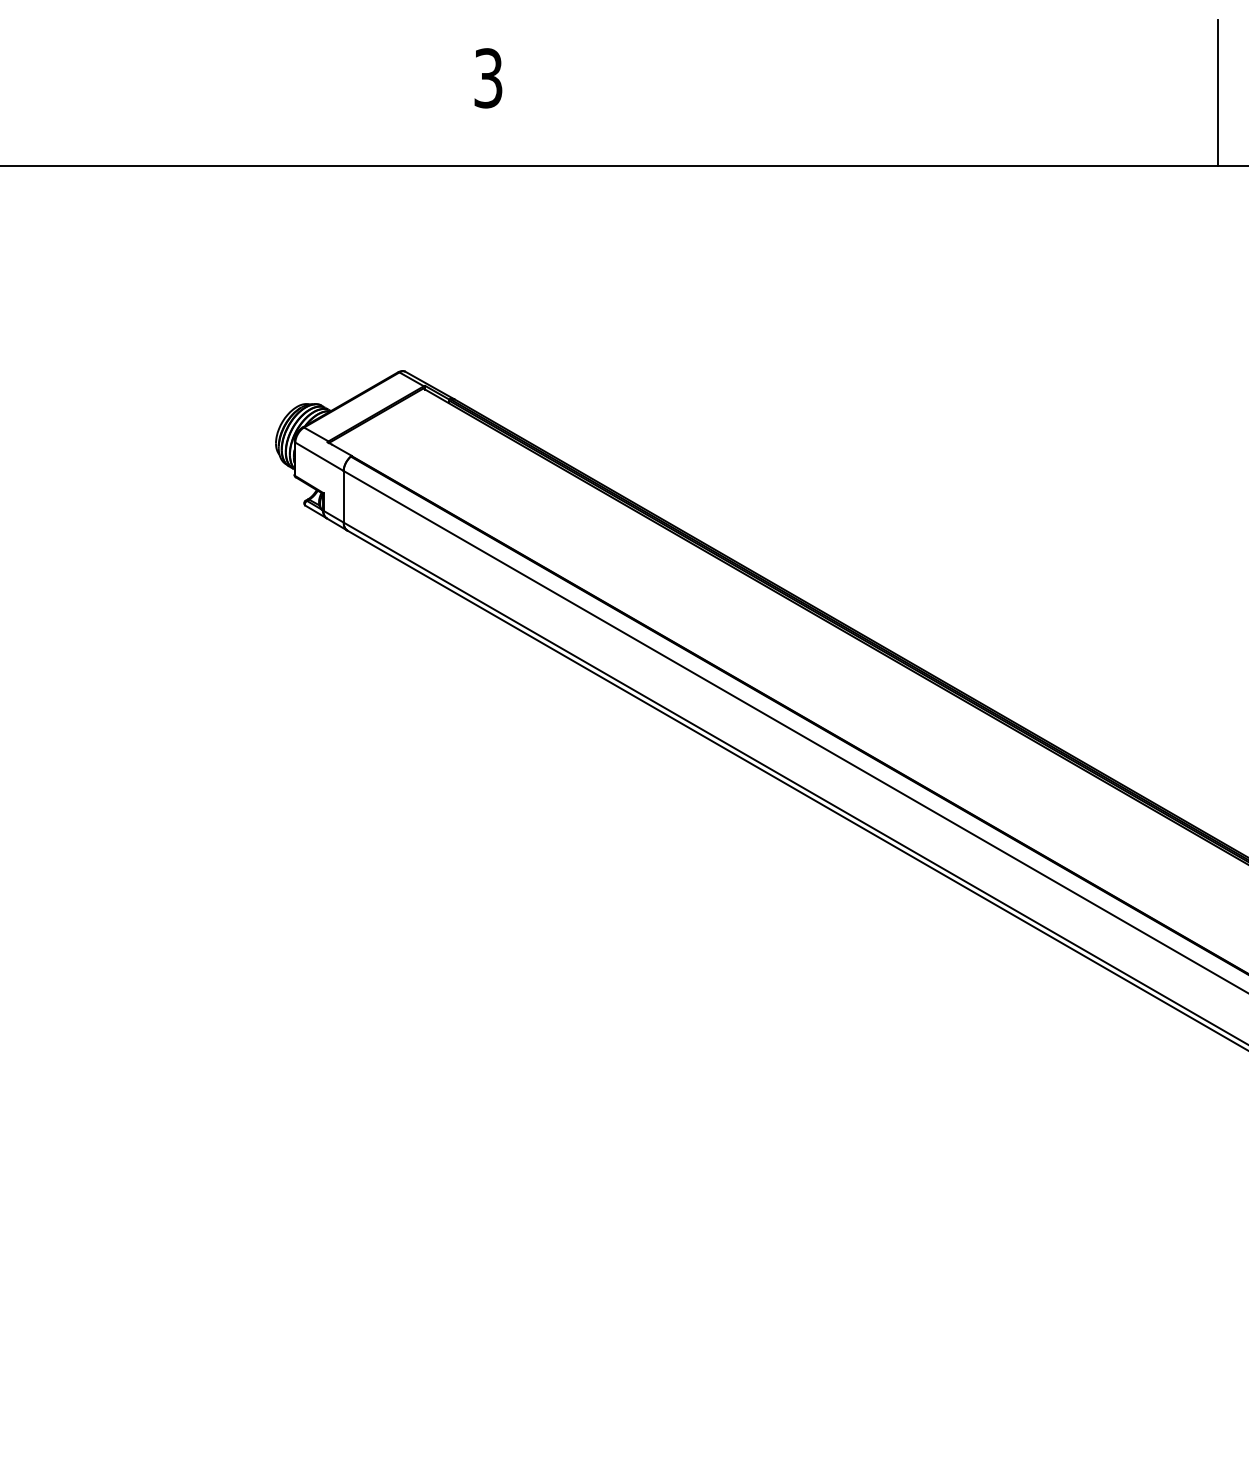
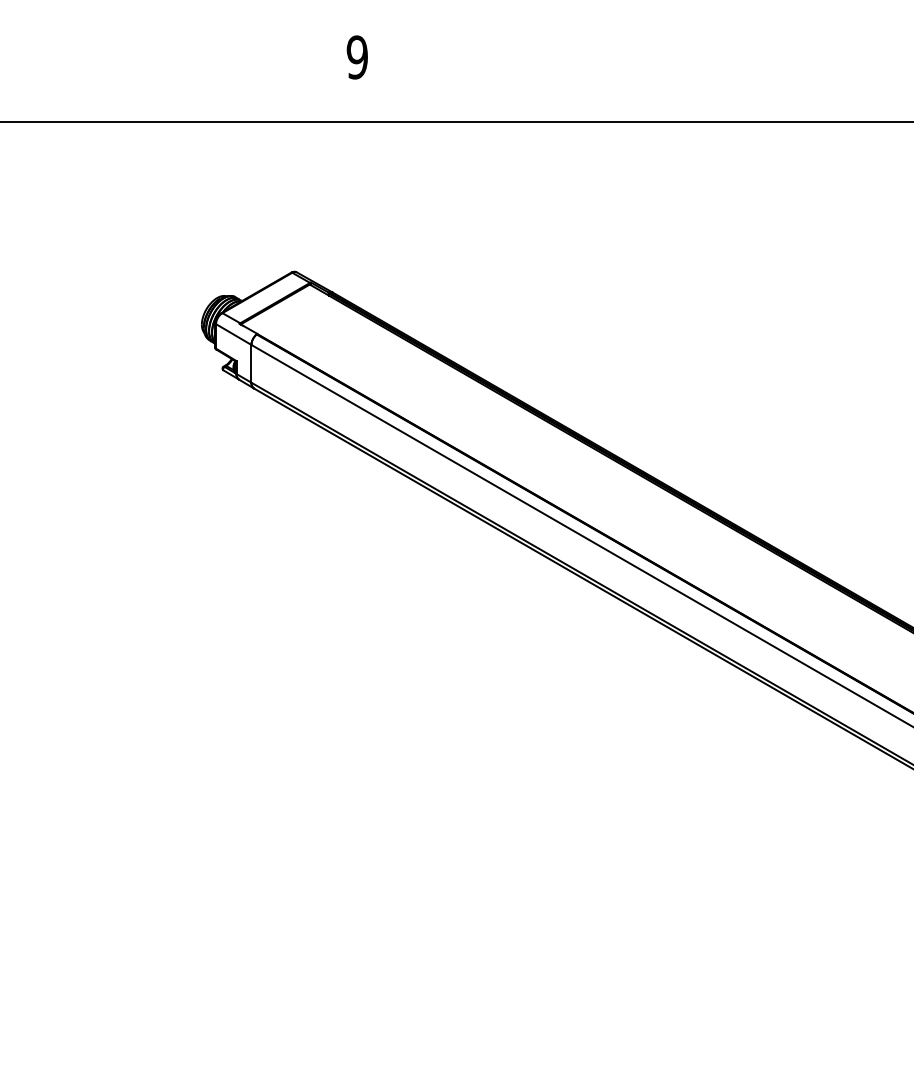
text: (487, 78) -> (356, 57), 3 -> 9
line: (1218, 92) -> (891, 67), removed

